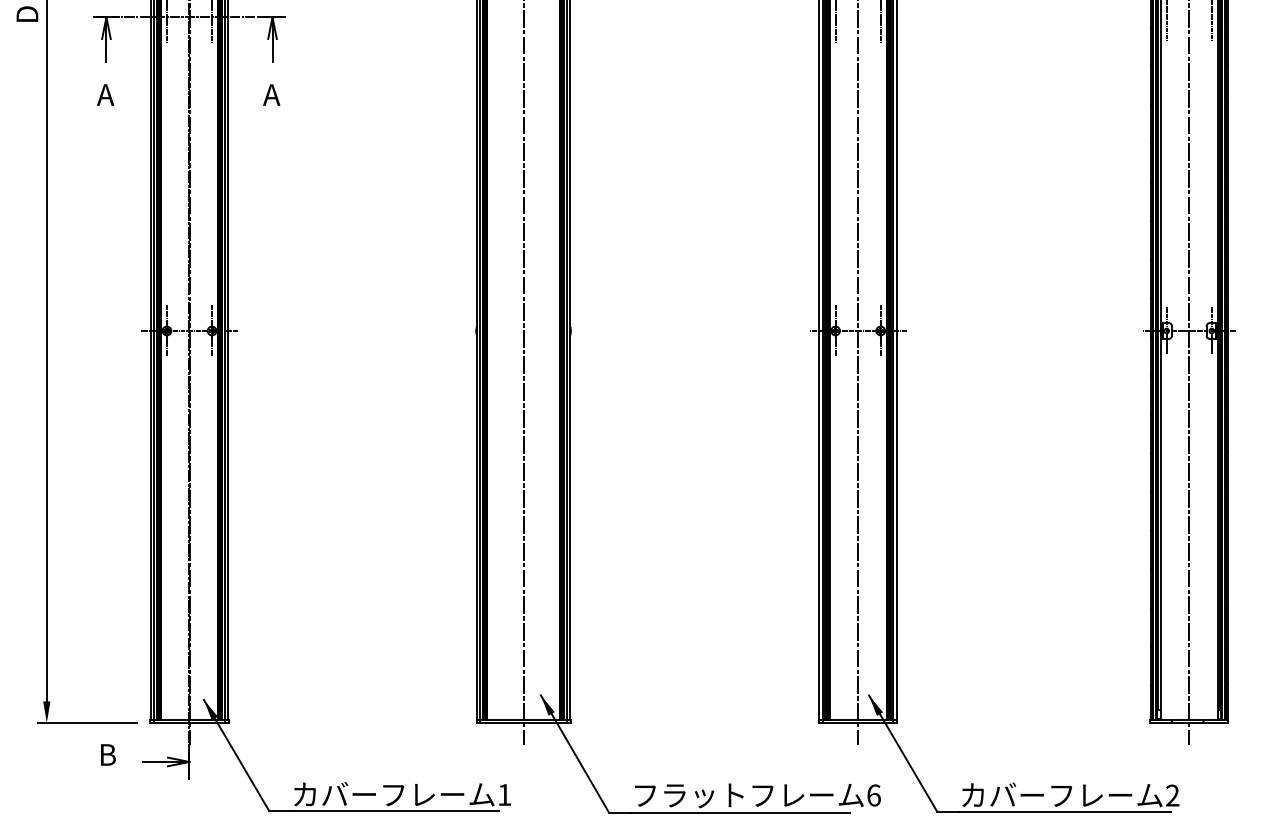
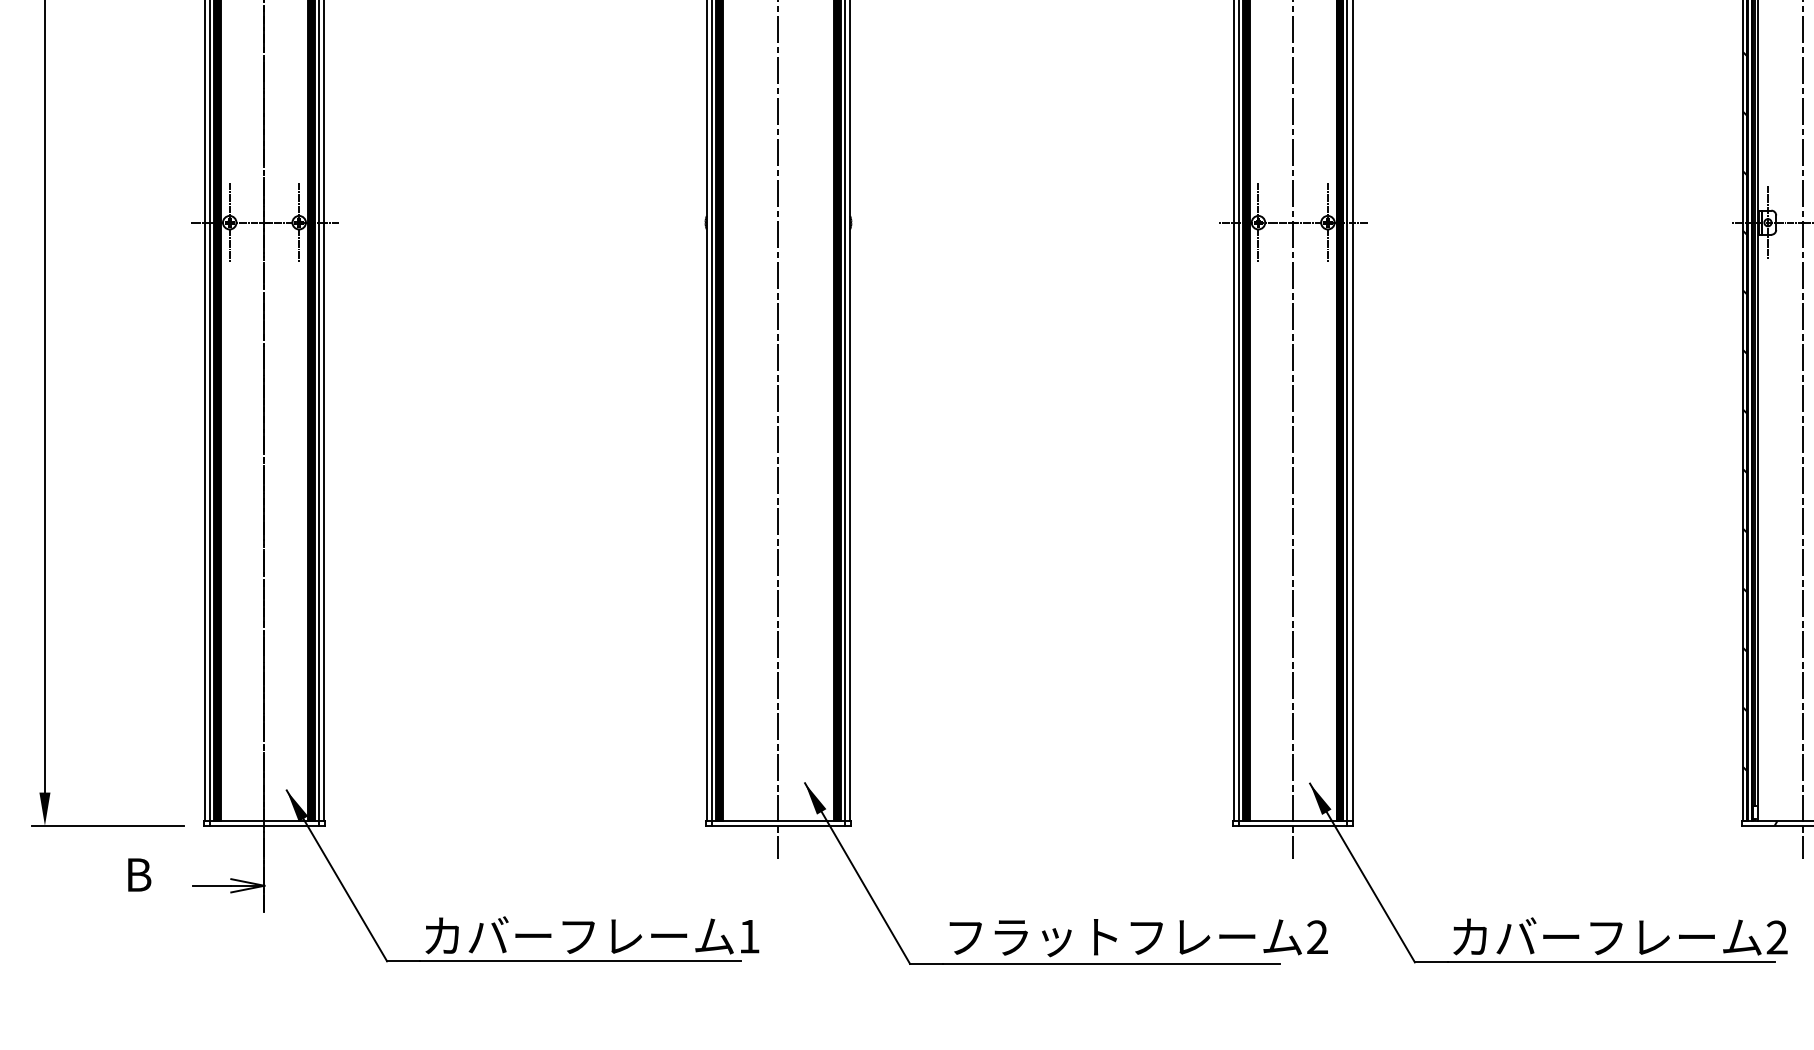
text: (873, 795) -> (1316, 937), 6 -> 2

